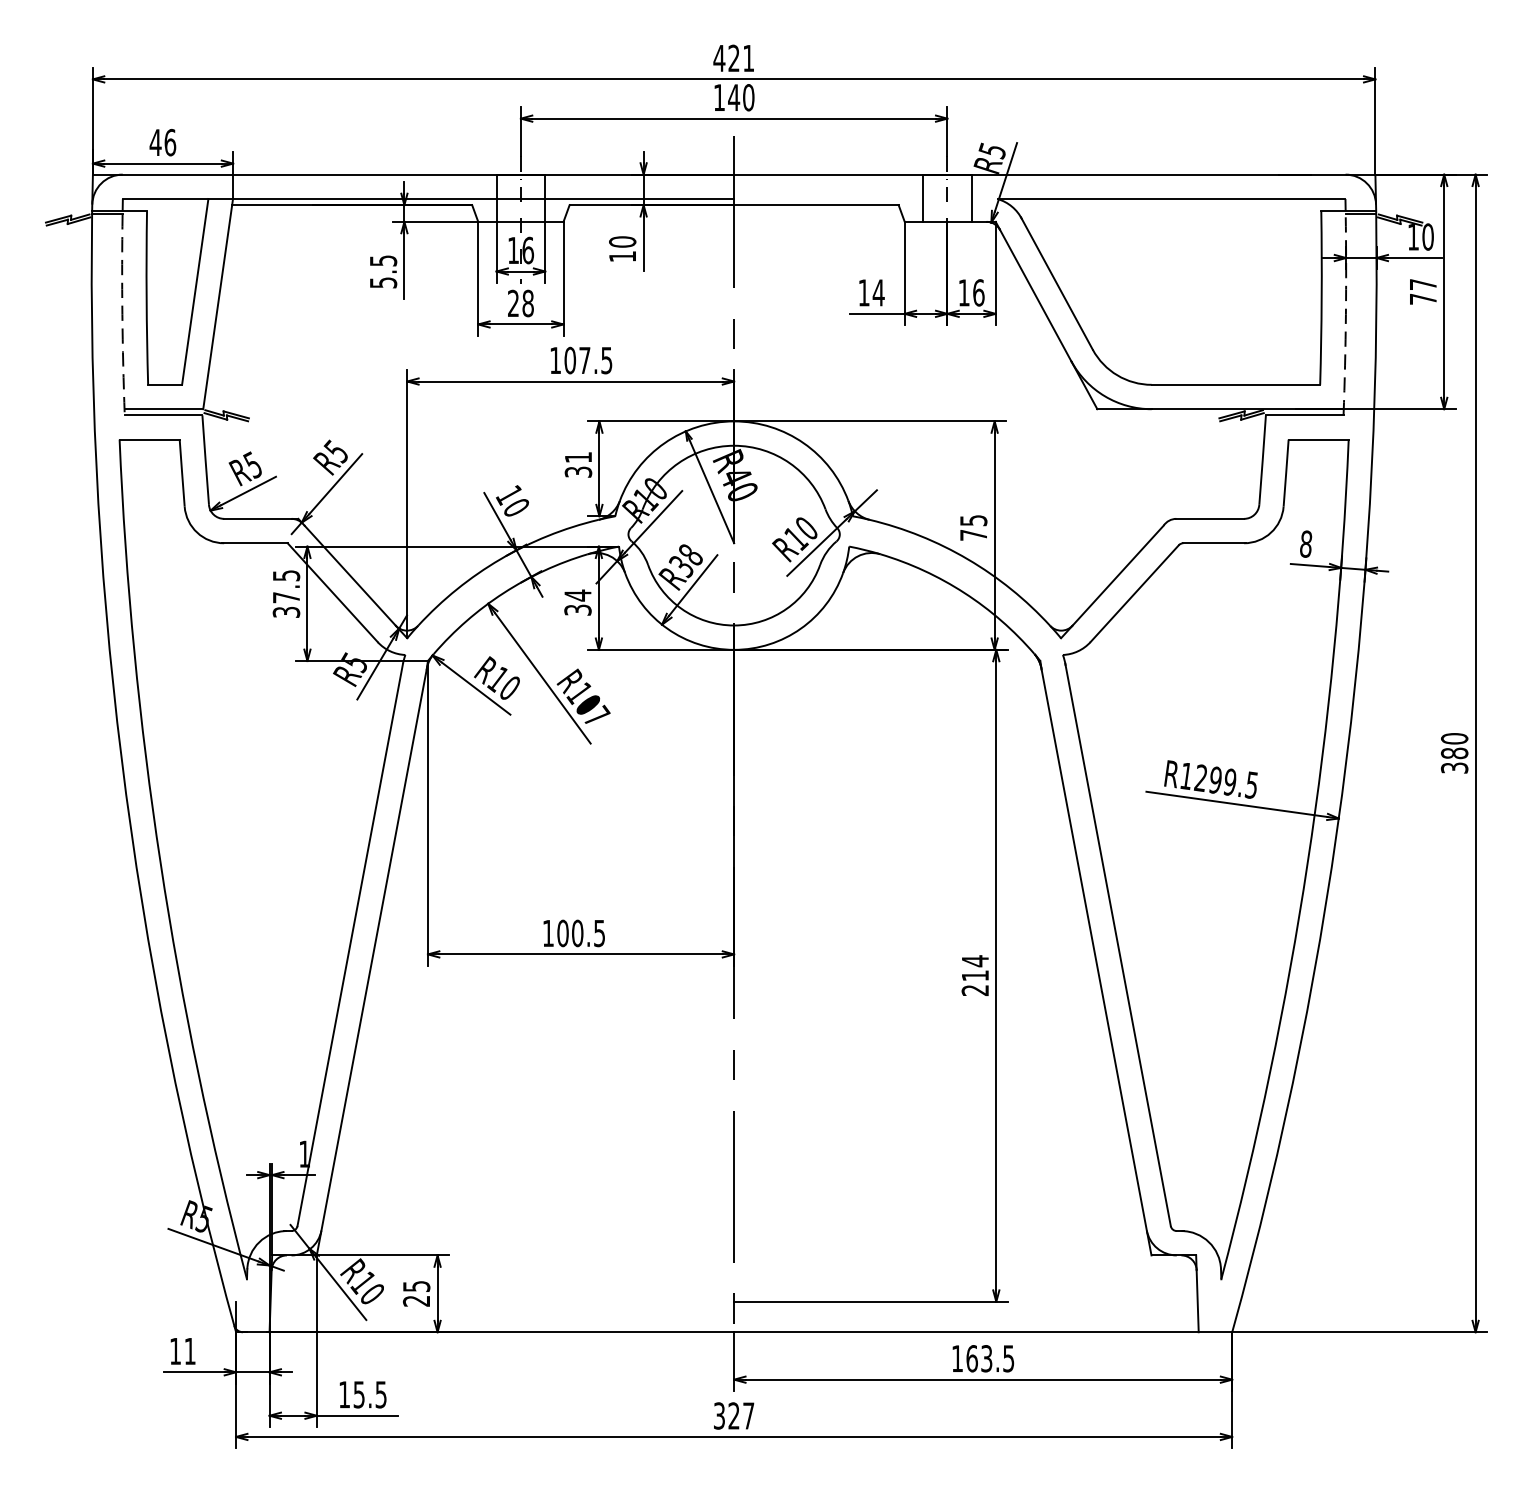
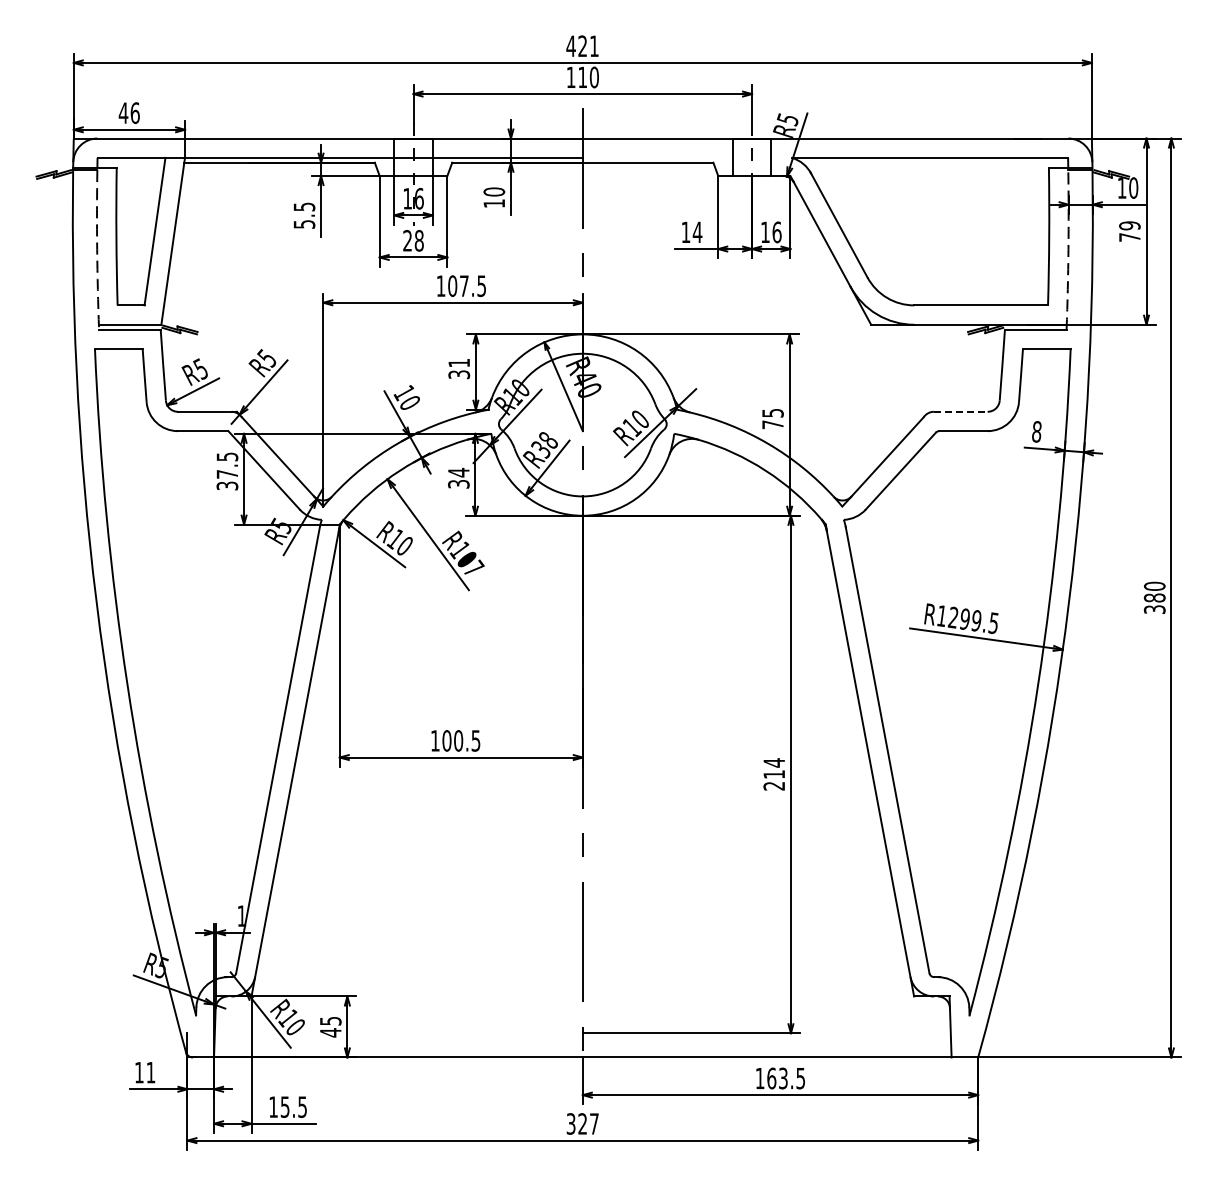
text: (733, 96) -> (582, 76), 140 -> 110
text: (1422, 284) -> (1129, 225), 77 -> 79
line: (1209, 518) -> (960, 411), solid -> dashed
text: (416, 1300) -> (330, 1032), 25 -> 45

